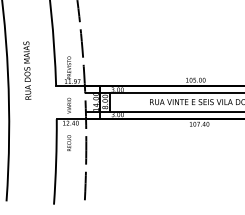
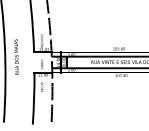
text: (27, 69) -> (16, 56), moved

